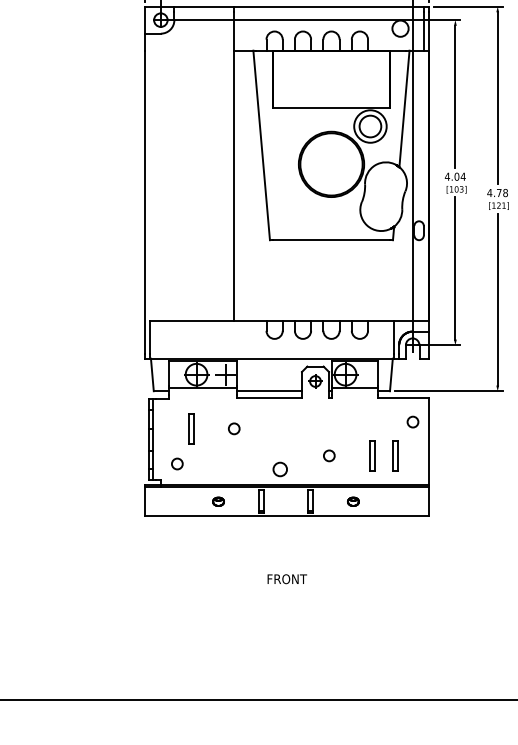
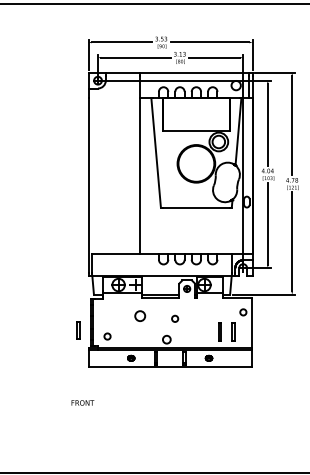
part: (191, 429) -> (78, 330), moved
circle: (234, 429) -> (140, 316), size x1.6
circle: (329, 455) -> (175, 318), moved
text: (286, 578) -> (82, 402), moved

